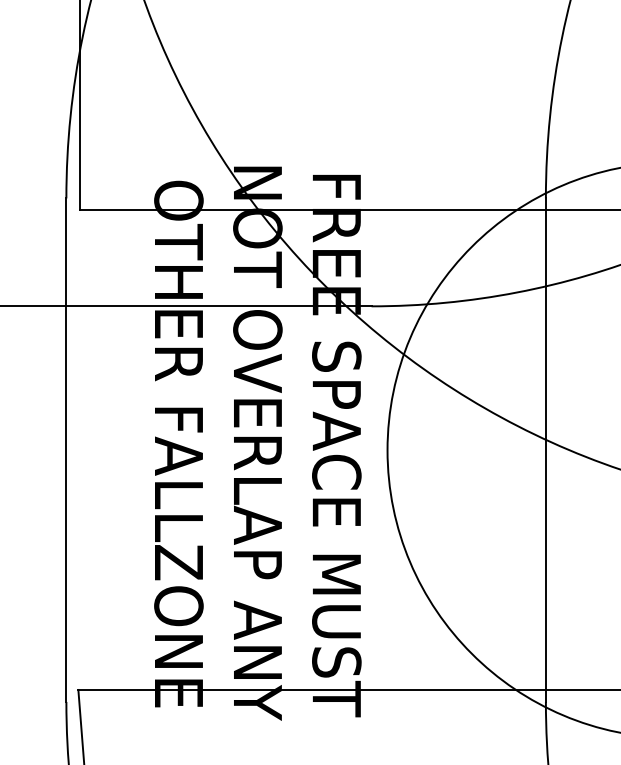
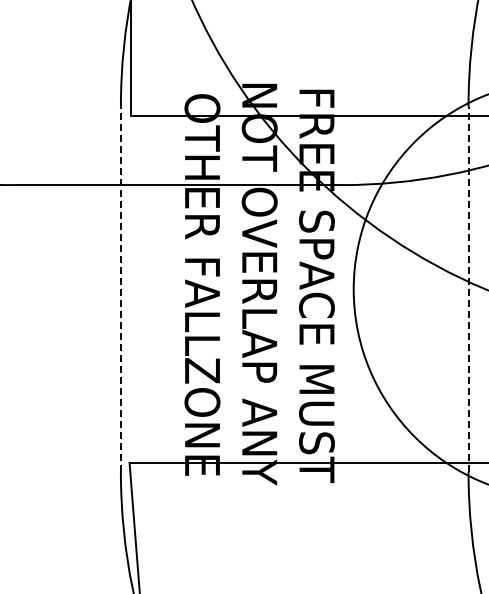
line: (65, 450) -> (120, 289), solid -> dashed
line: (545, 450) -> (468, 289), solid -> dashed

